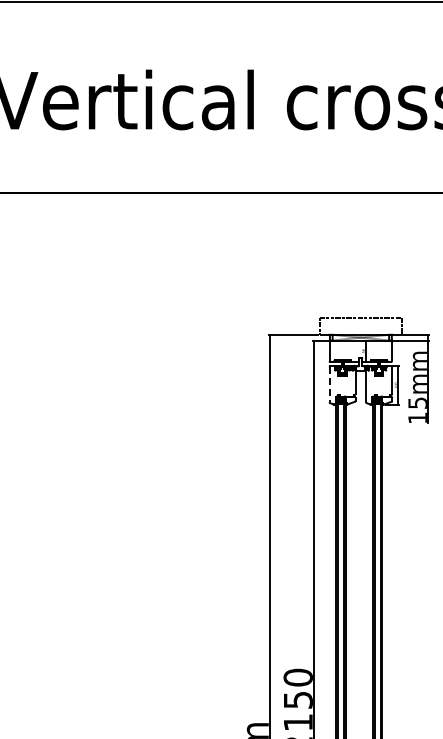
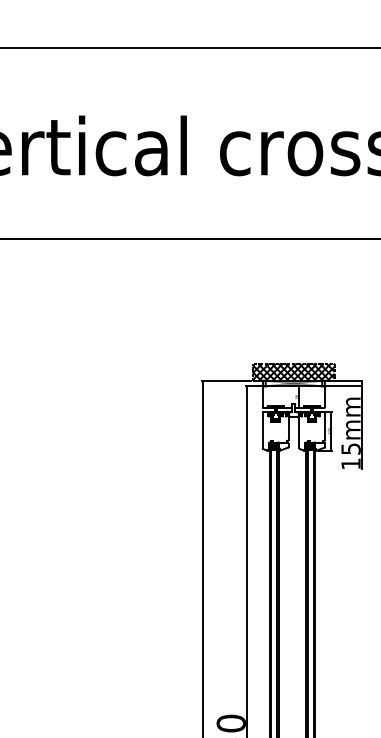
hatch: (360, 326) -> (293, 372), added
line: (329, 385) -> (262, 431), dashed -> solid

